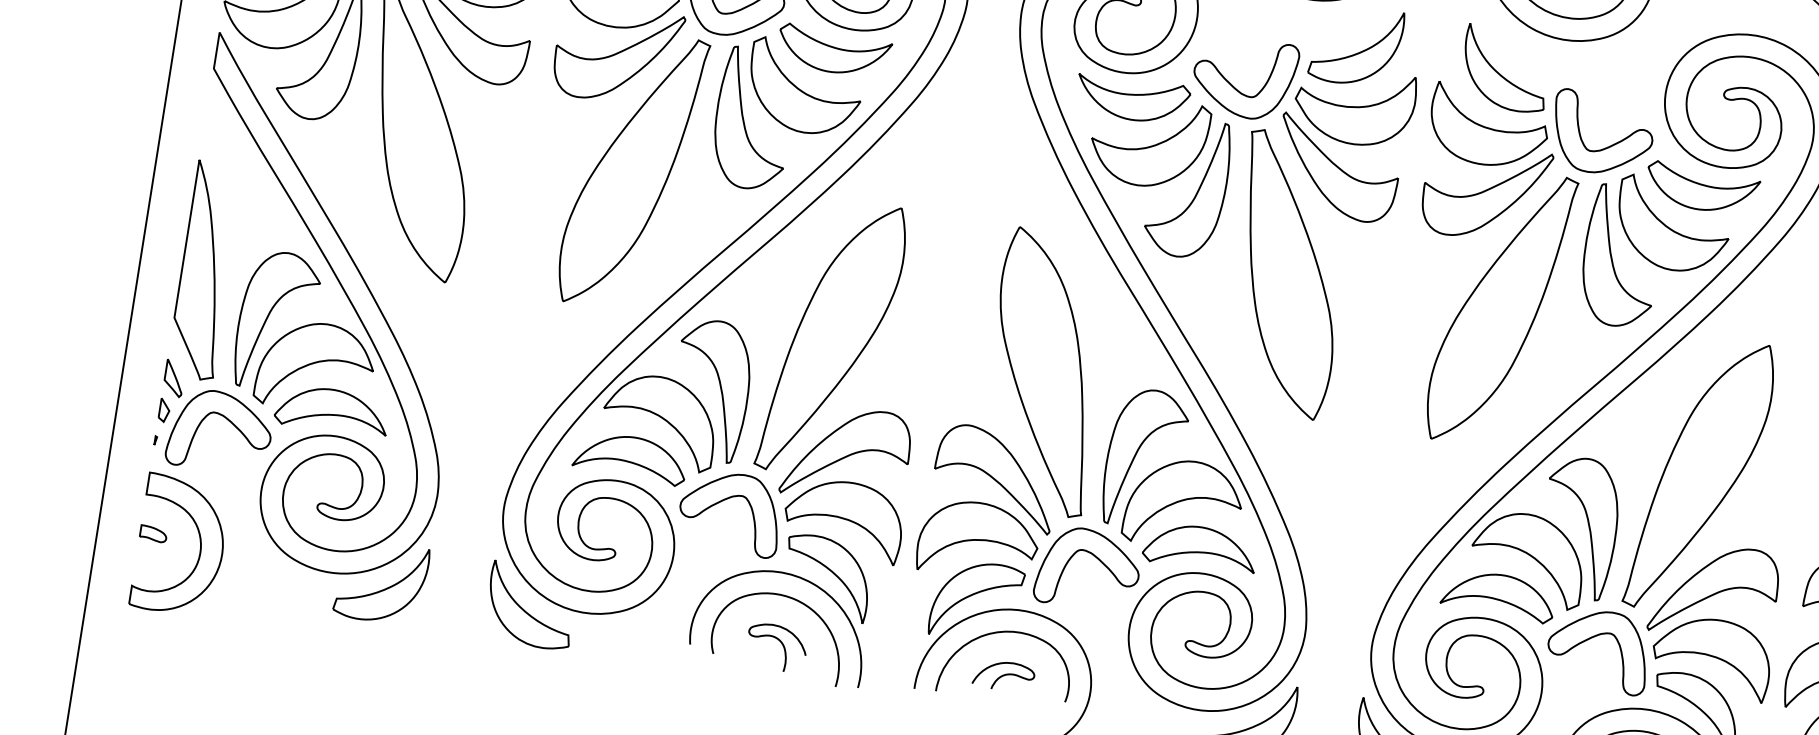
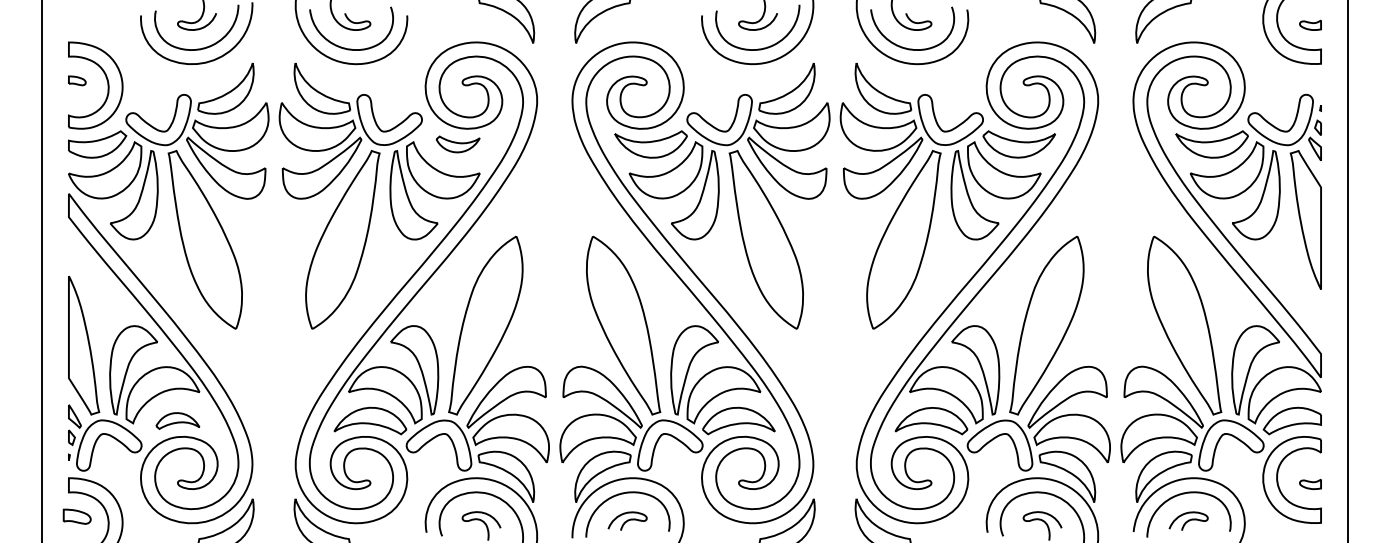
part: (832, 51) -> (457, 144), size x0.6
part: (332, 409) -> (177, 420), size x0.6
part: (153, 533) -> (77, 516), size x1.6

